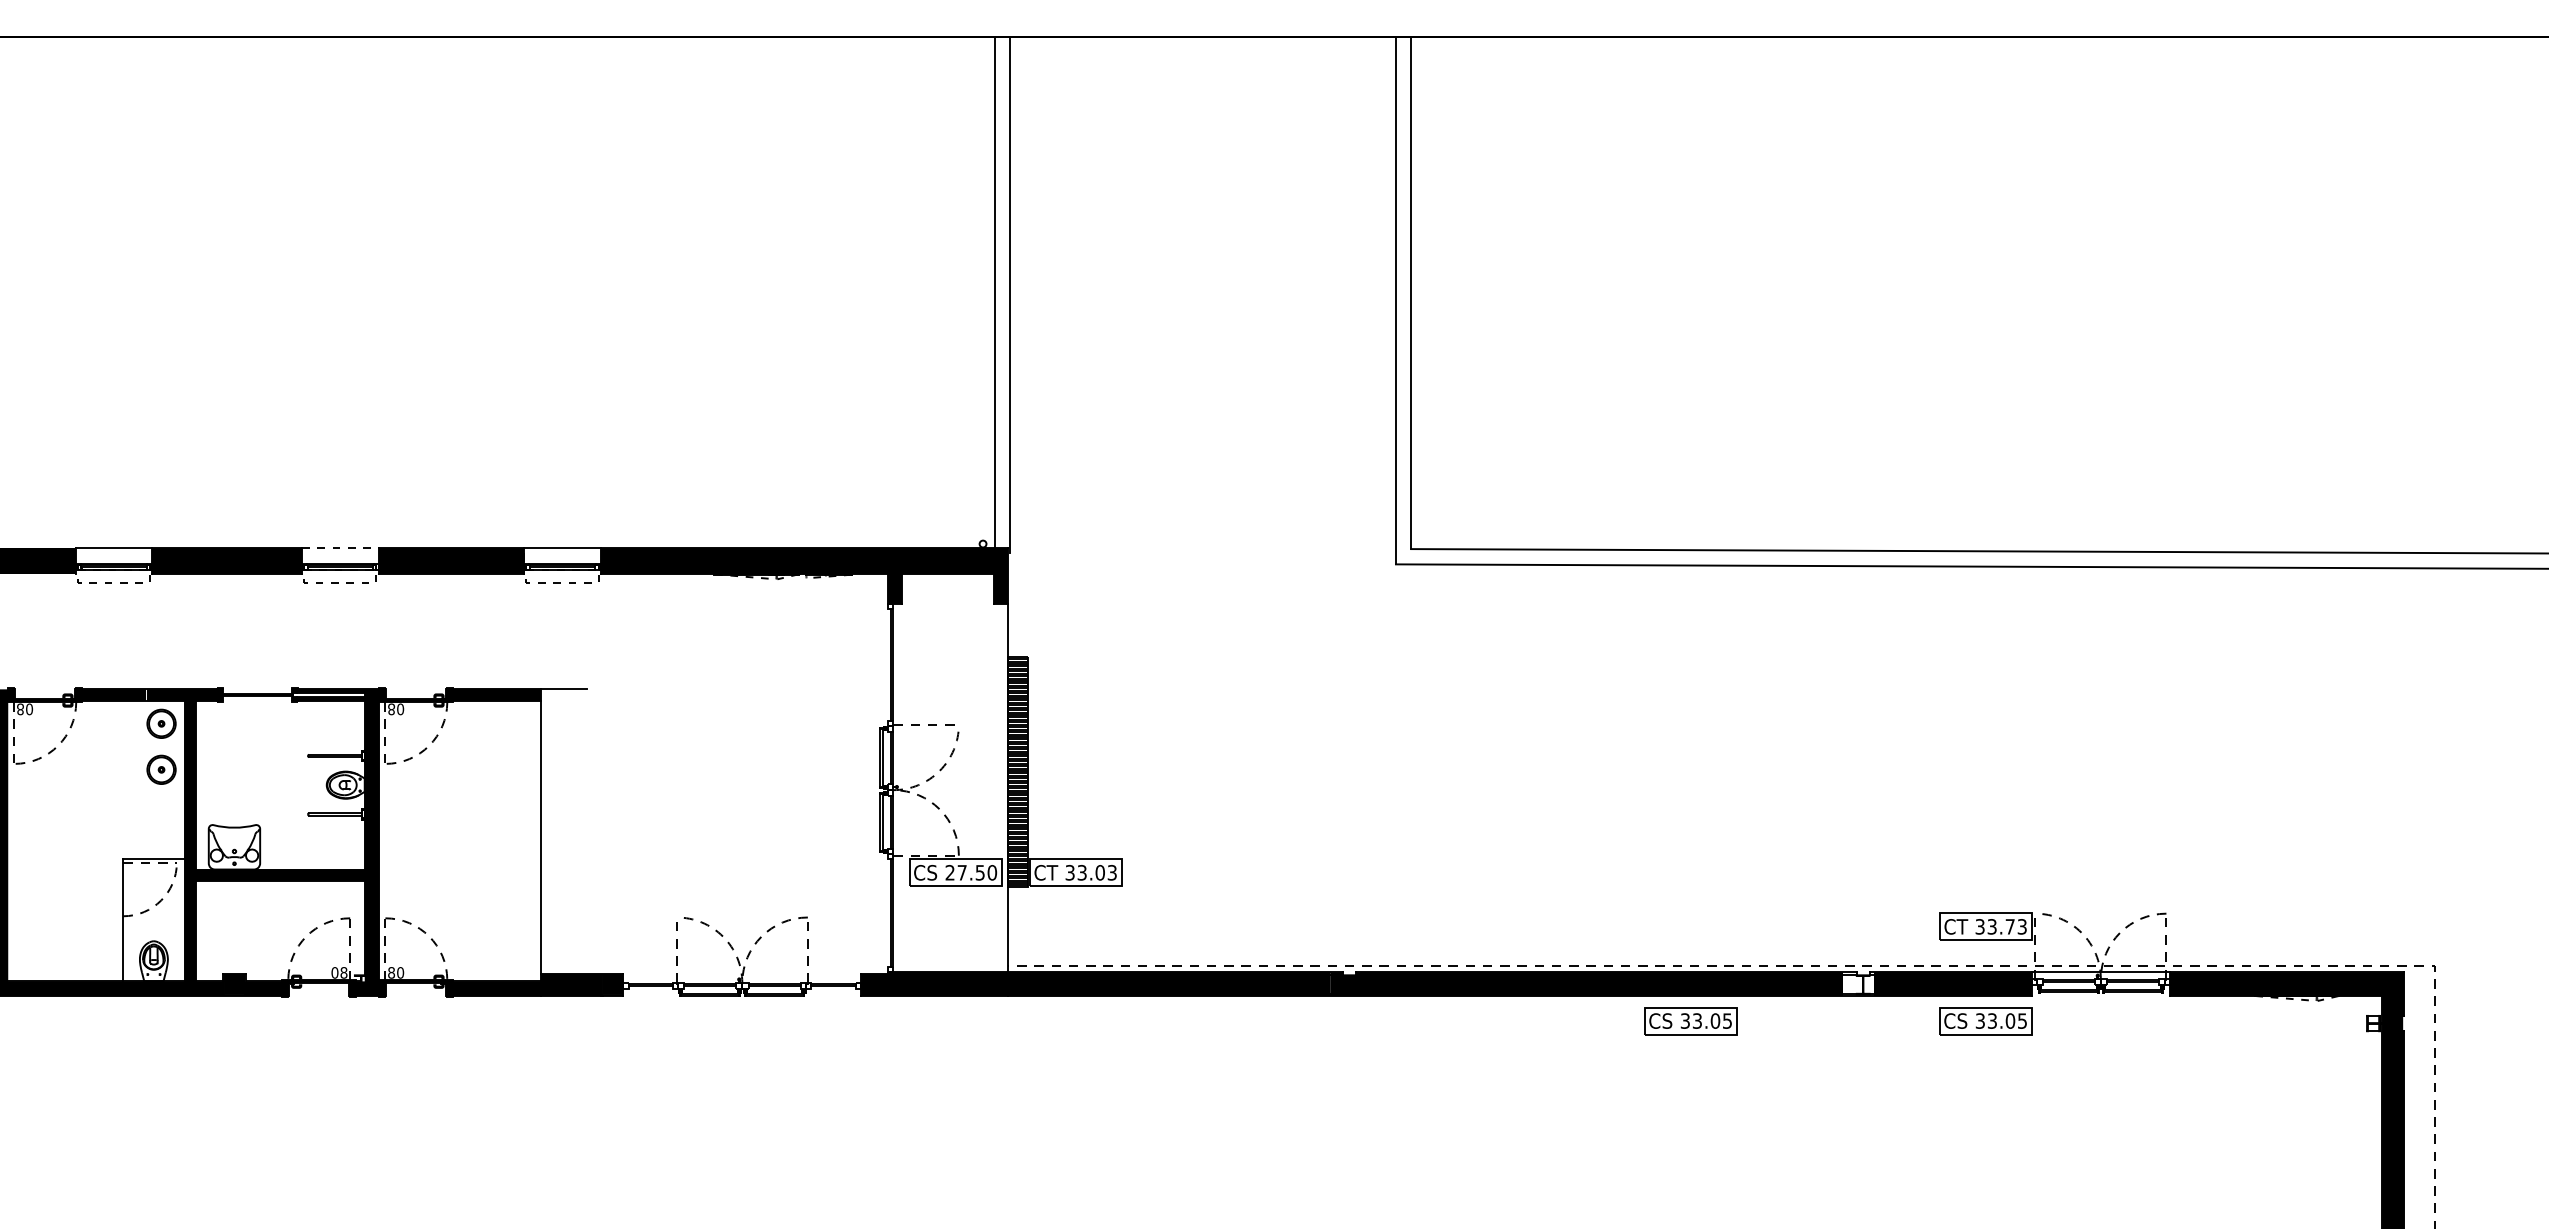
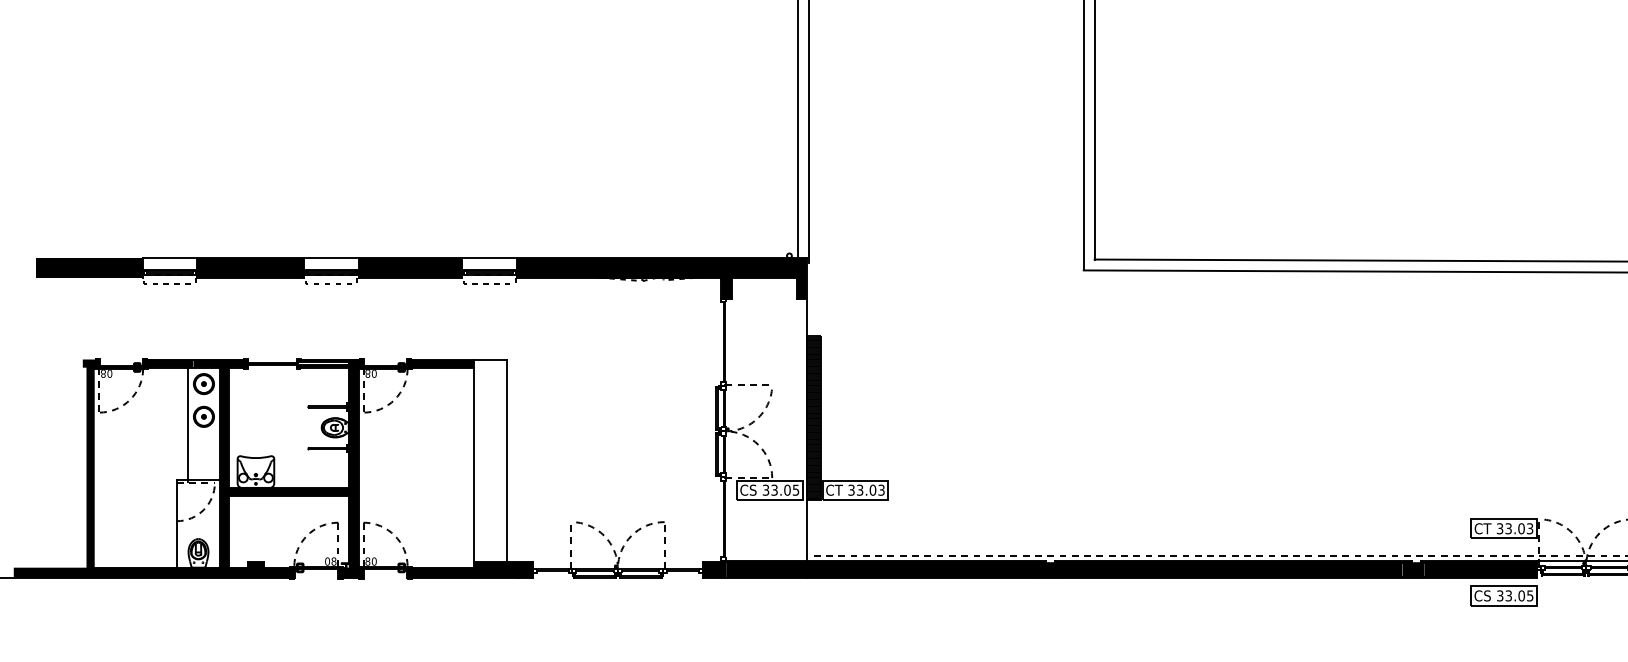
line: (340, 547) -> (331, 258), dashed -> solid
line: (138, 781) -> (187, 425), added
line: (587, 831) -> (507, 460), added
text: (971, 872) -> (781, 490), 27.50 -> 33.05
text: (2009, 926) -> (1520, 528), 33.73 -> 33.03
fill: (1858, 984) -> (1413, 569), added
part: (1690, 1021) -> (1293, 596), removed

